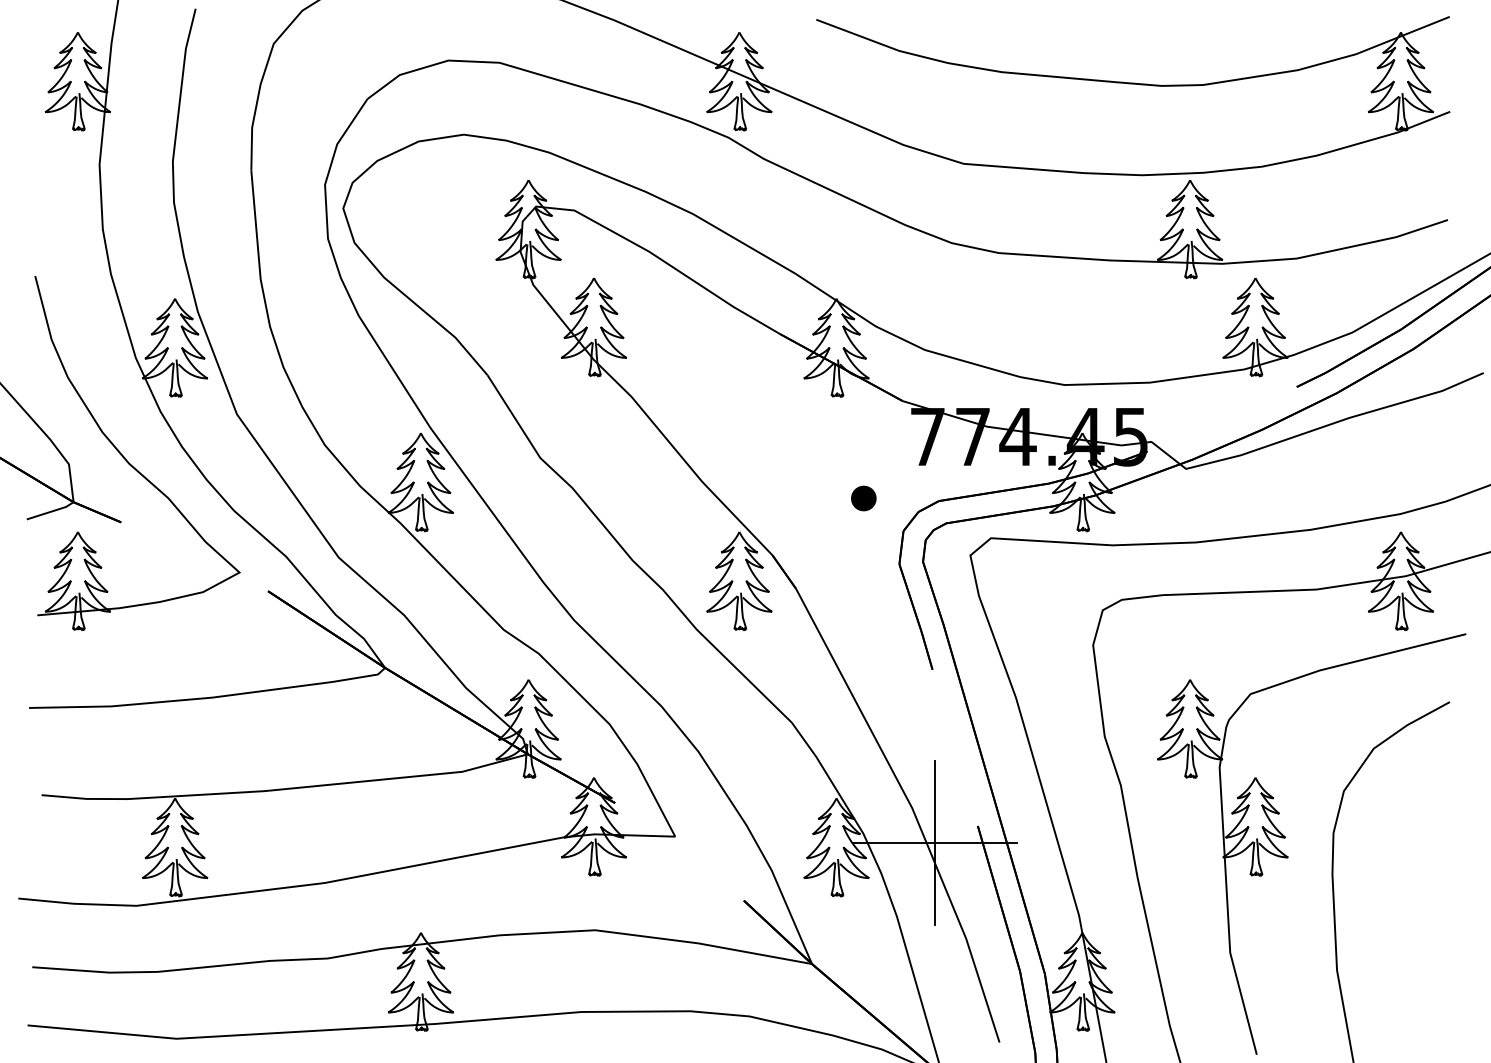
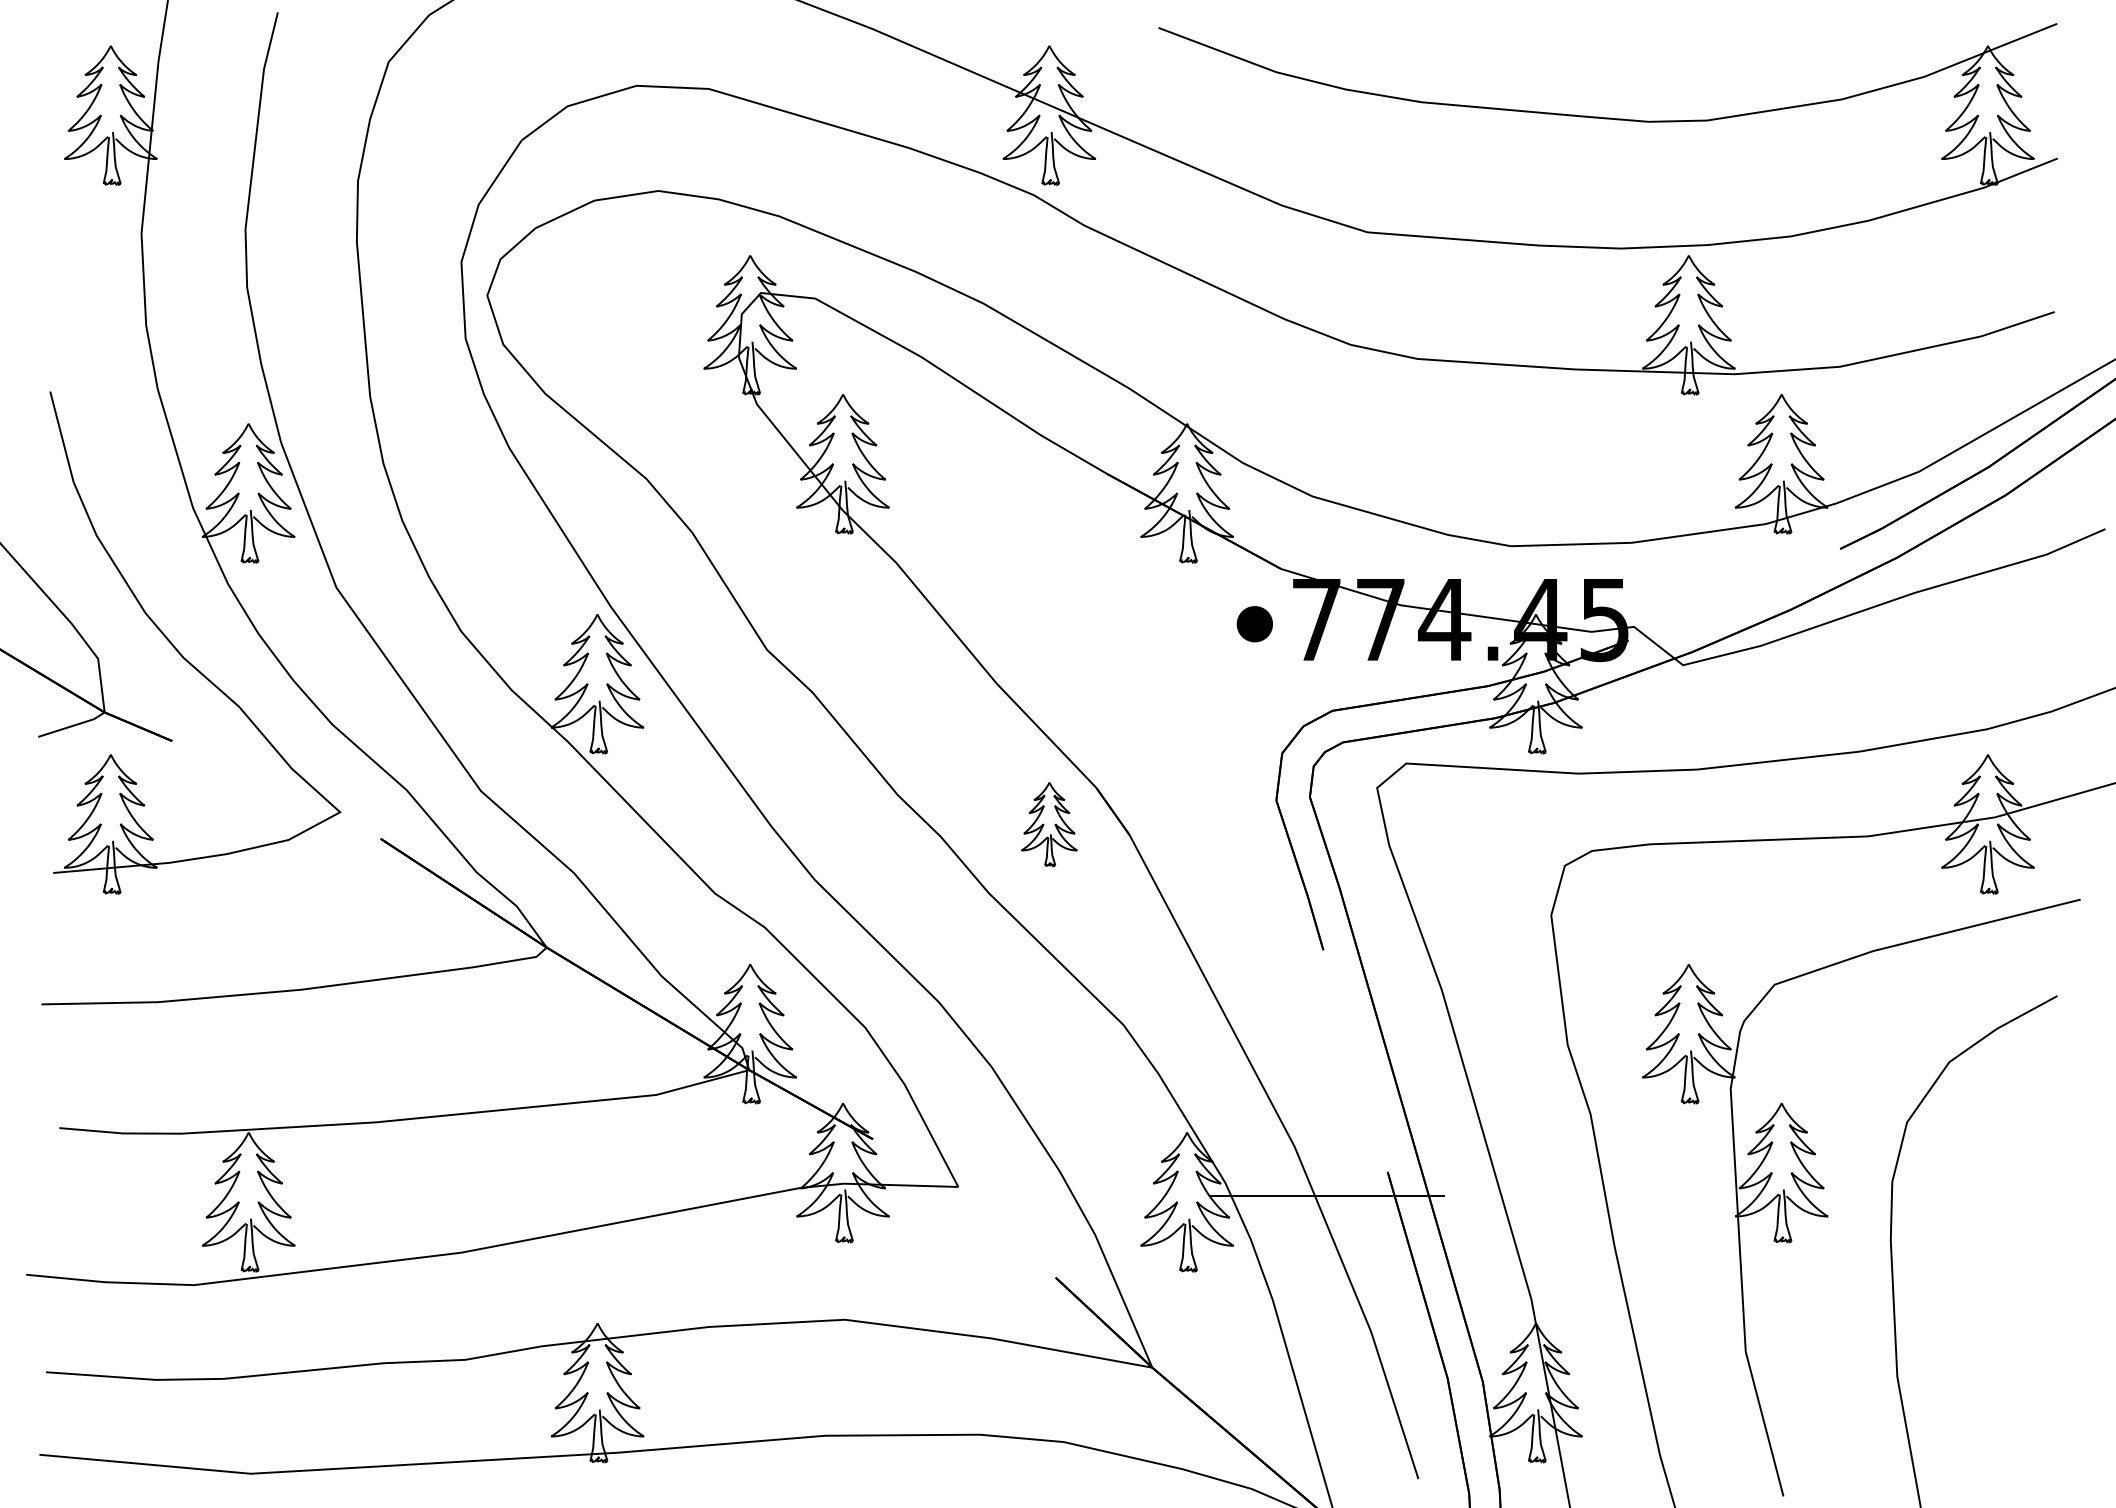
part: (863, 498) -> (1254, 624), moved
part: (739, 581) -> (1049, 824), size x0.6
line: (935, 842) -> (1327, 1195), removed

